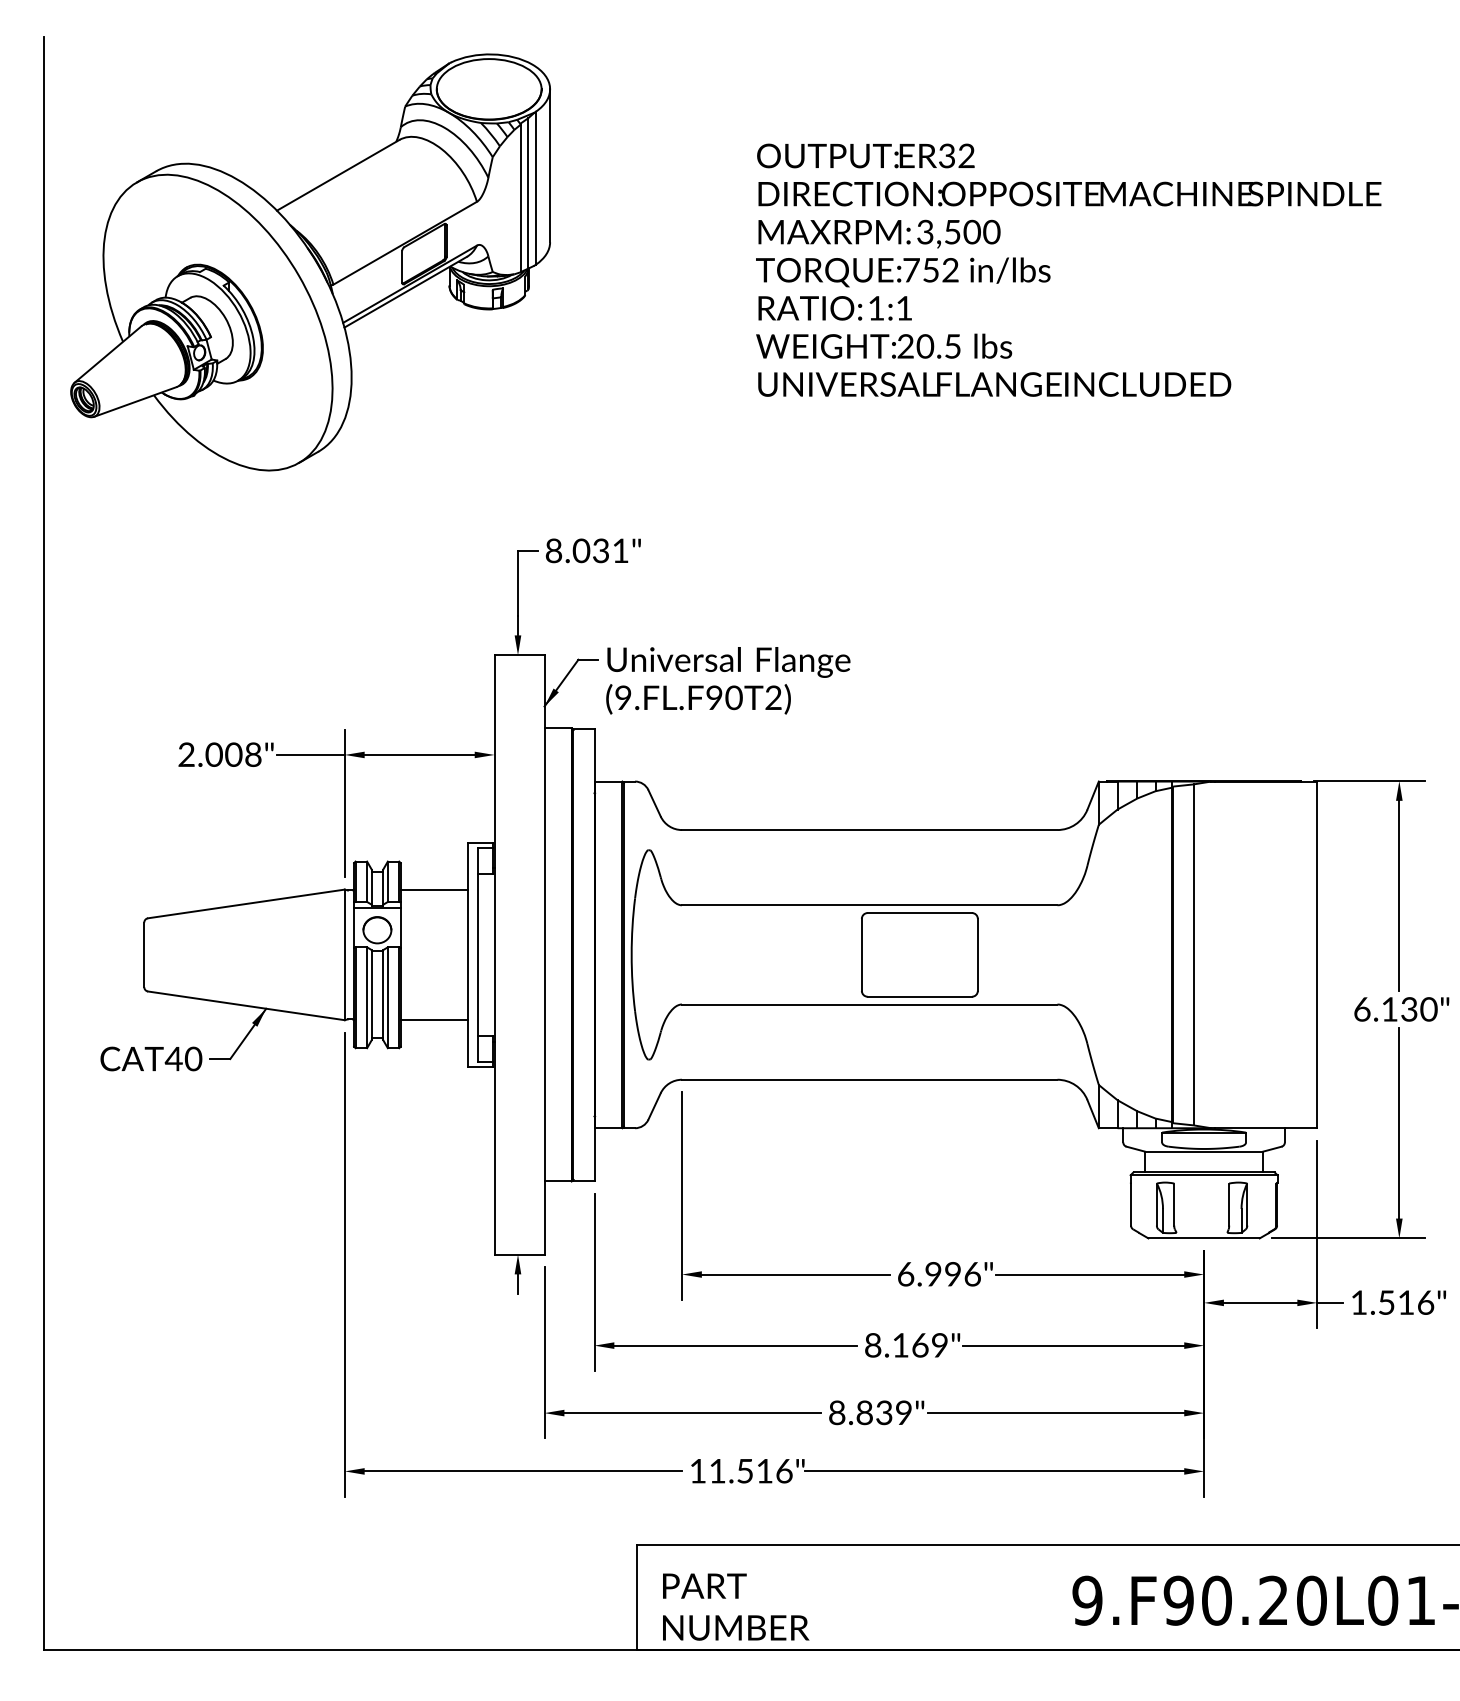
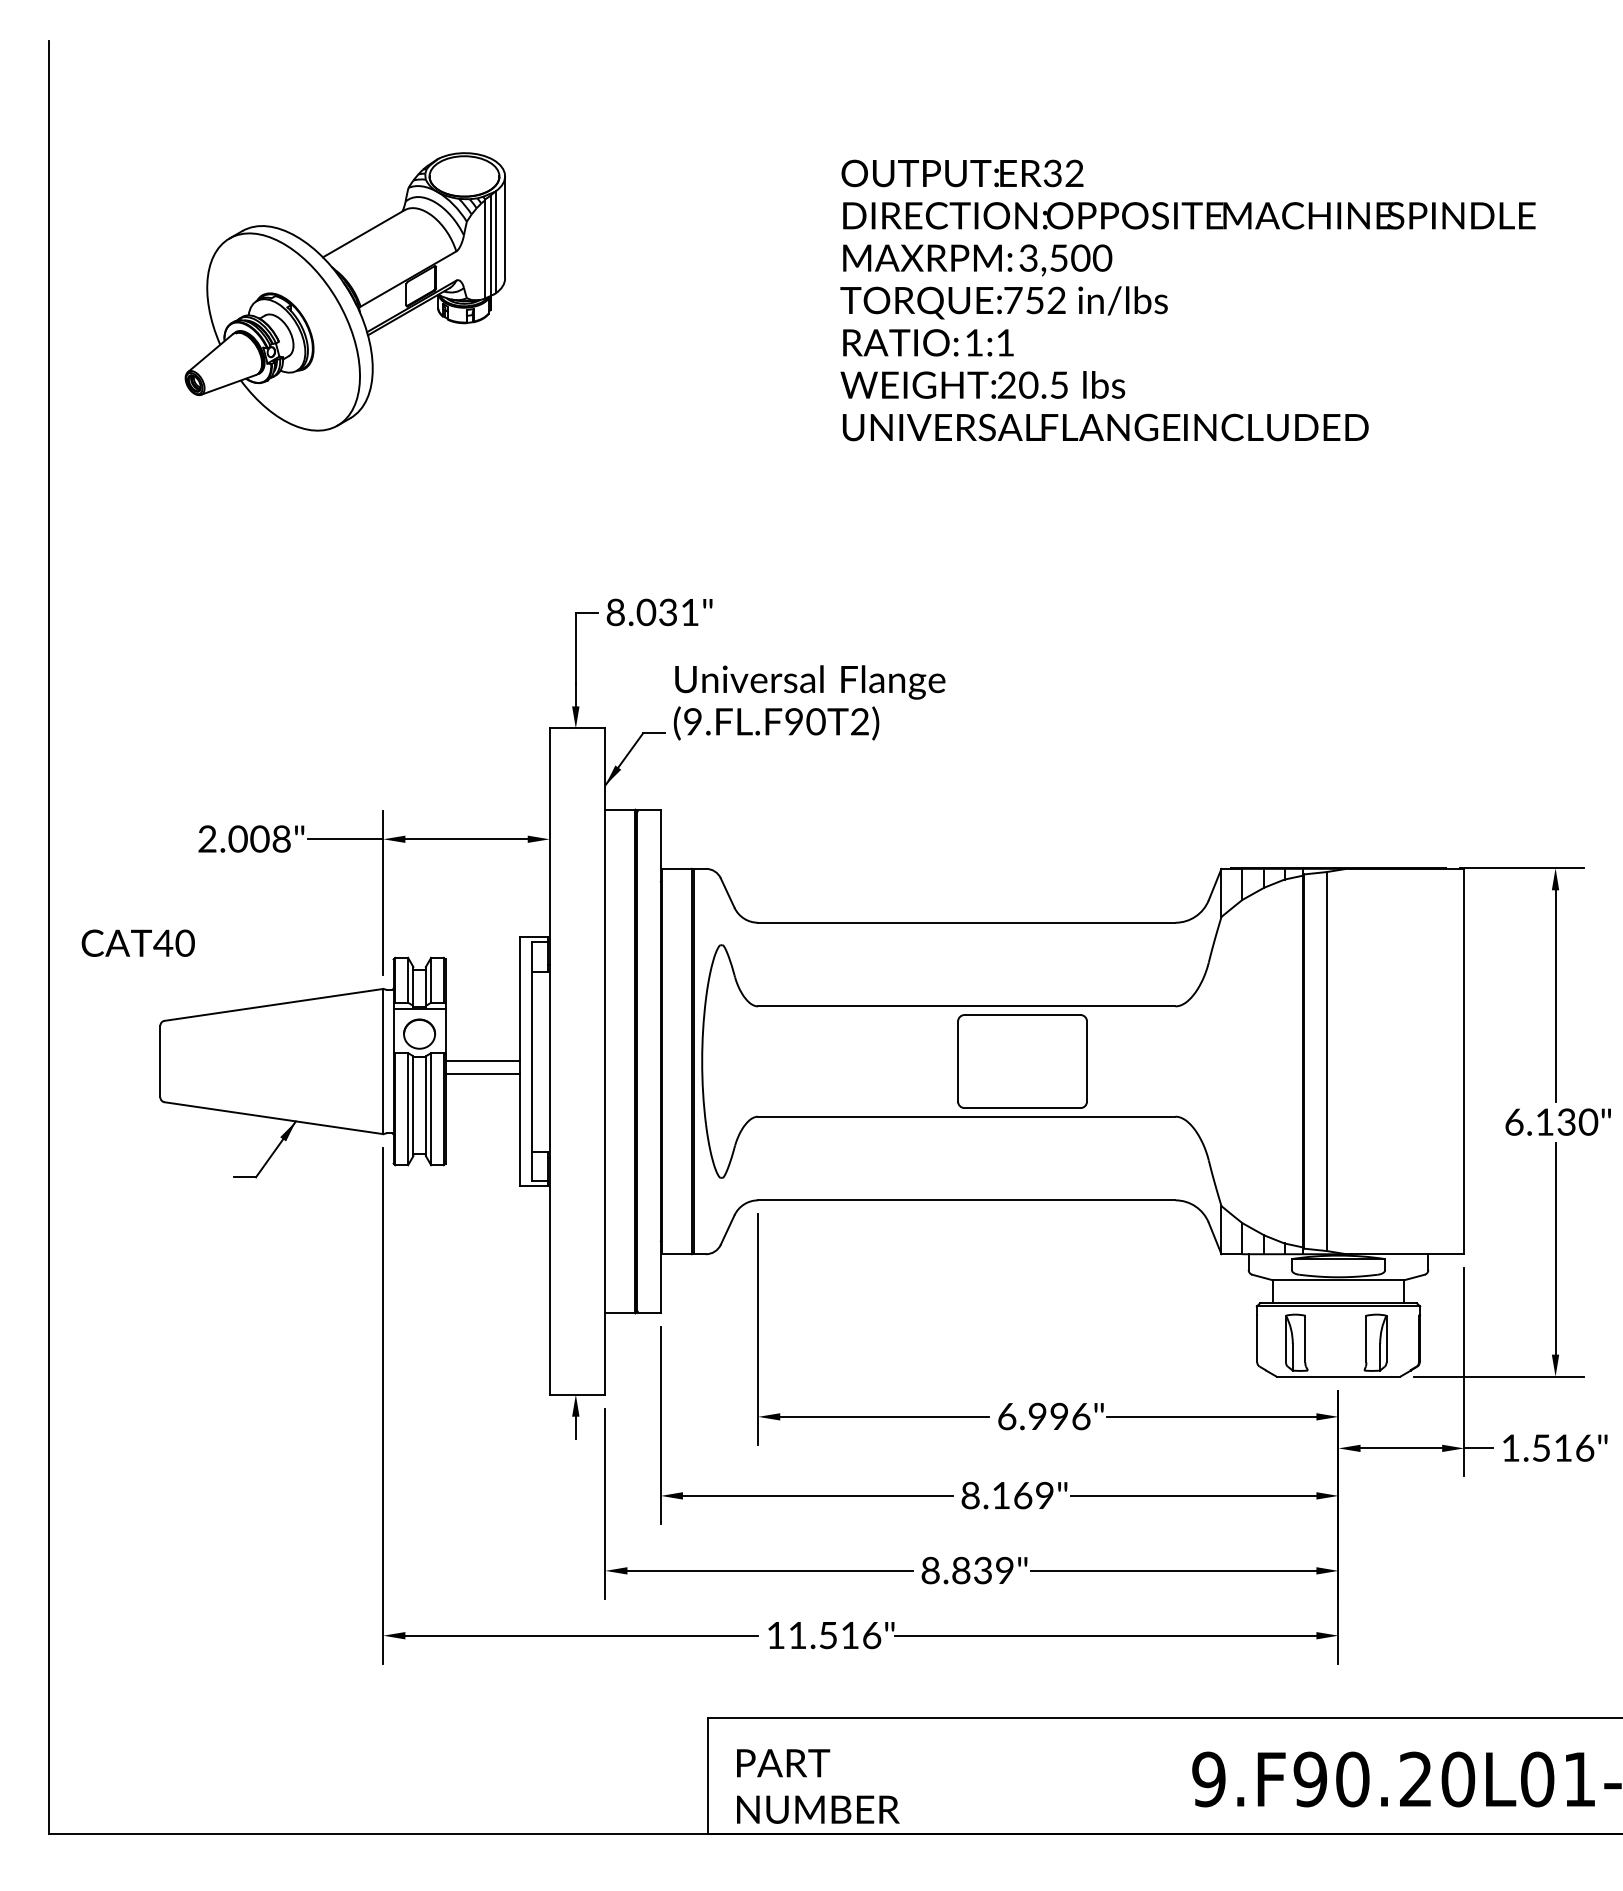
part: (310, 262) -> (345, 291), size x0.6
text: (728, 680) -> (809, 702), moved
line: (434, 889) -> (482, 1060), moved
line: (434, 1020) -> (482, 1074), moved
text: (150, 1058) -> (137, 942), moved

